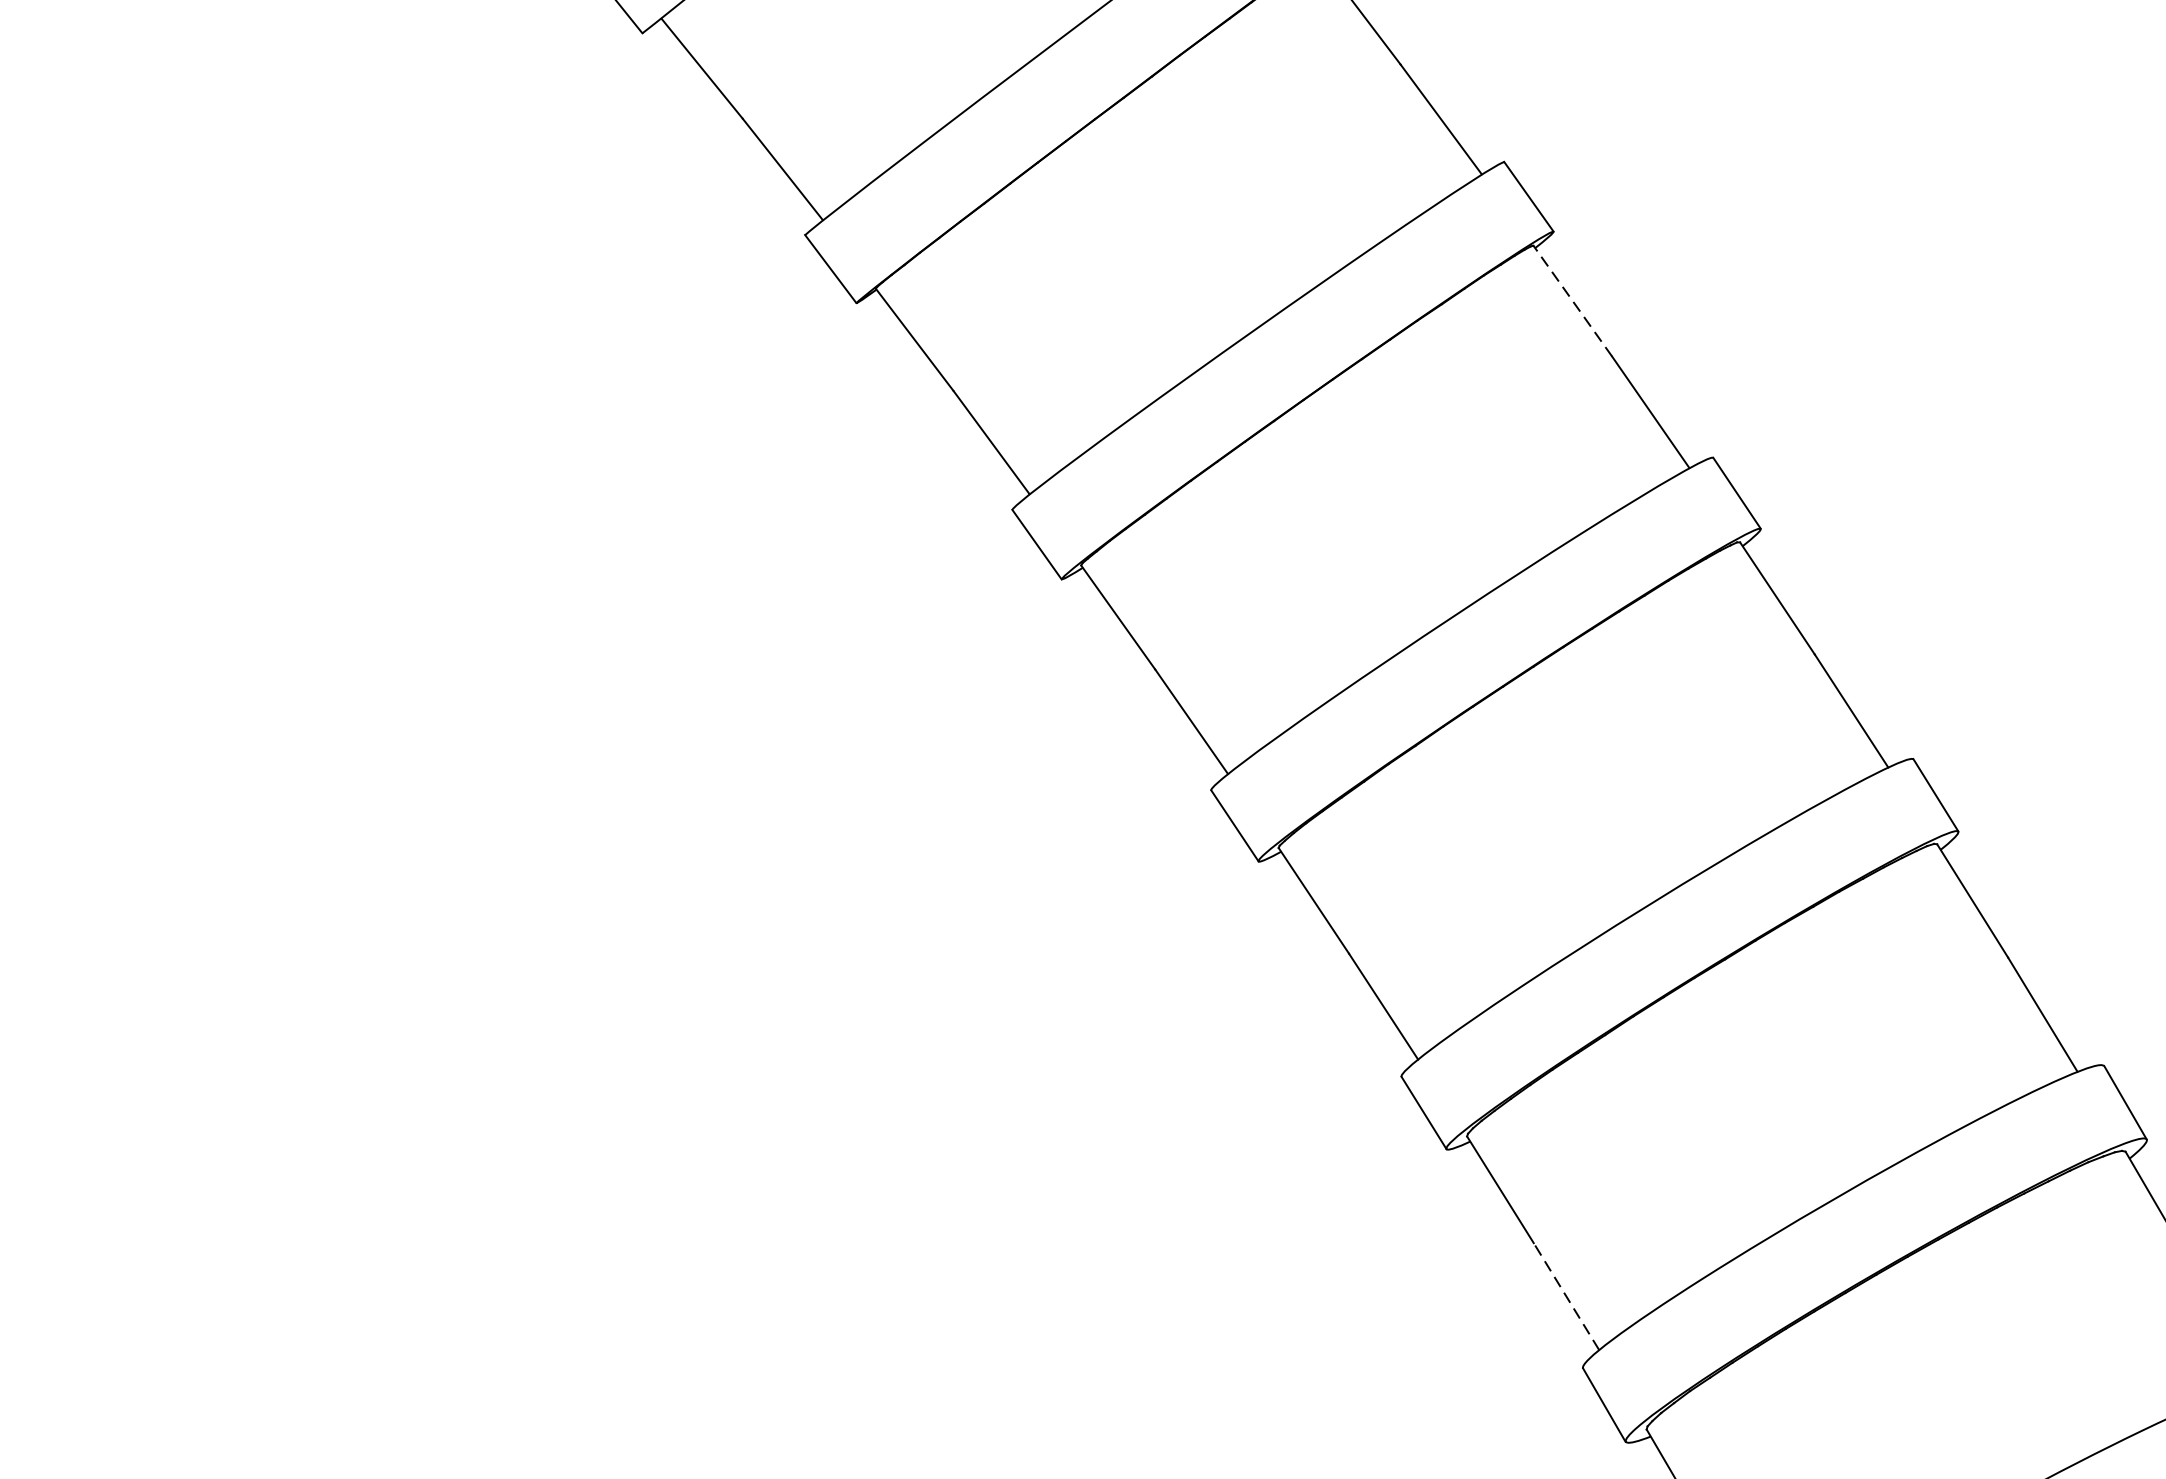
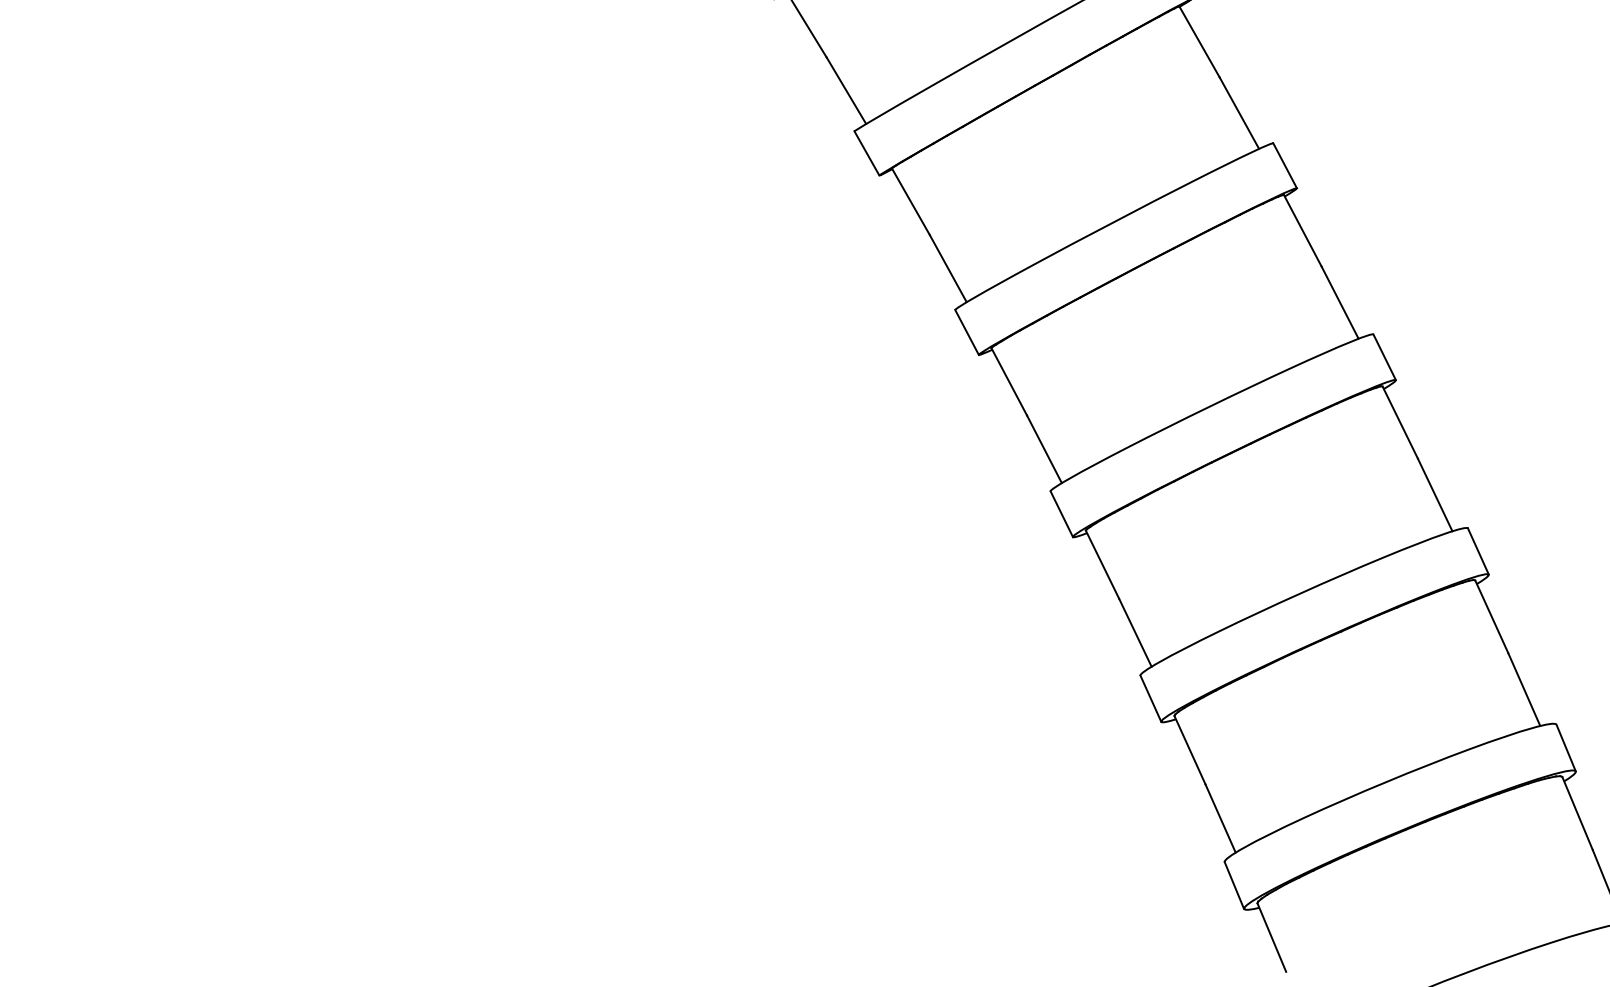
line: (1572, 300) -> (1302, 230), dashed -> solid
line: (1566, 1295) -> (1220, 817), dashed -> solid

